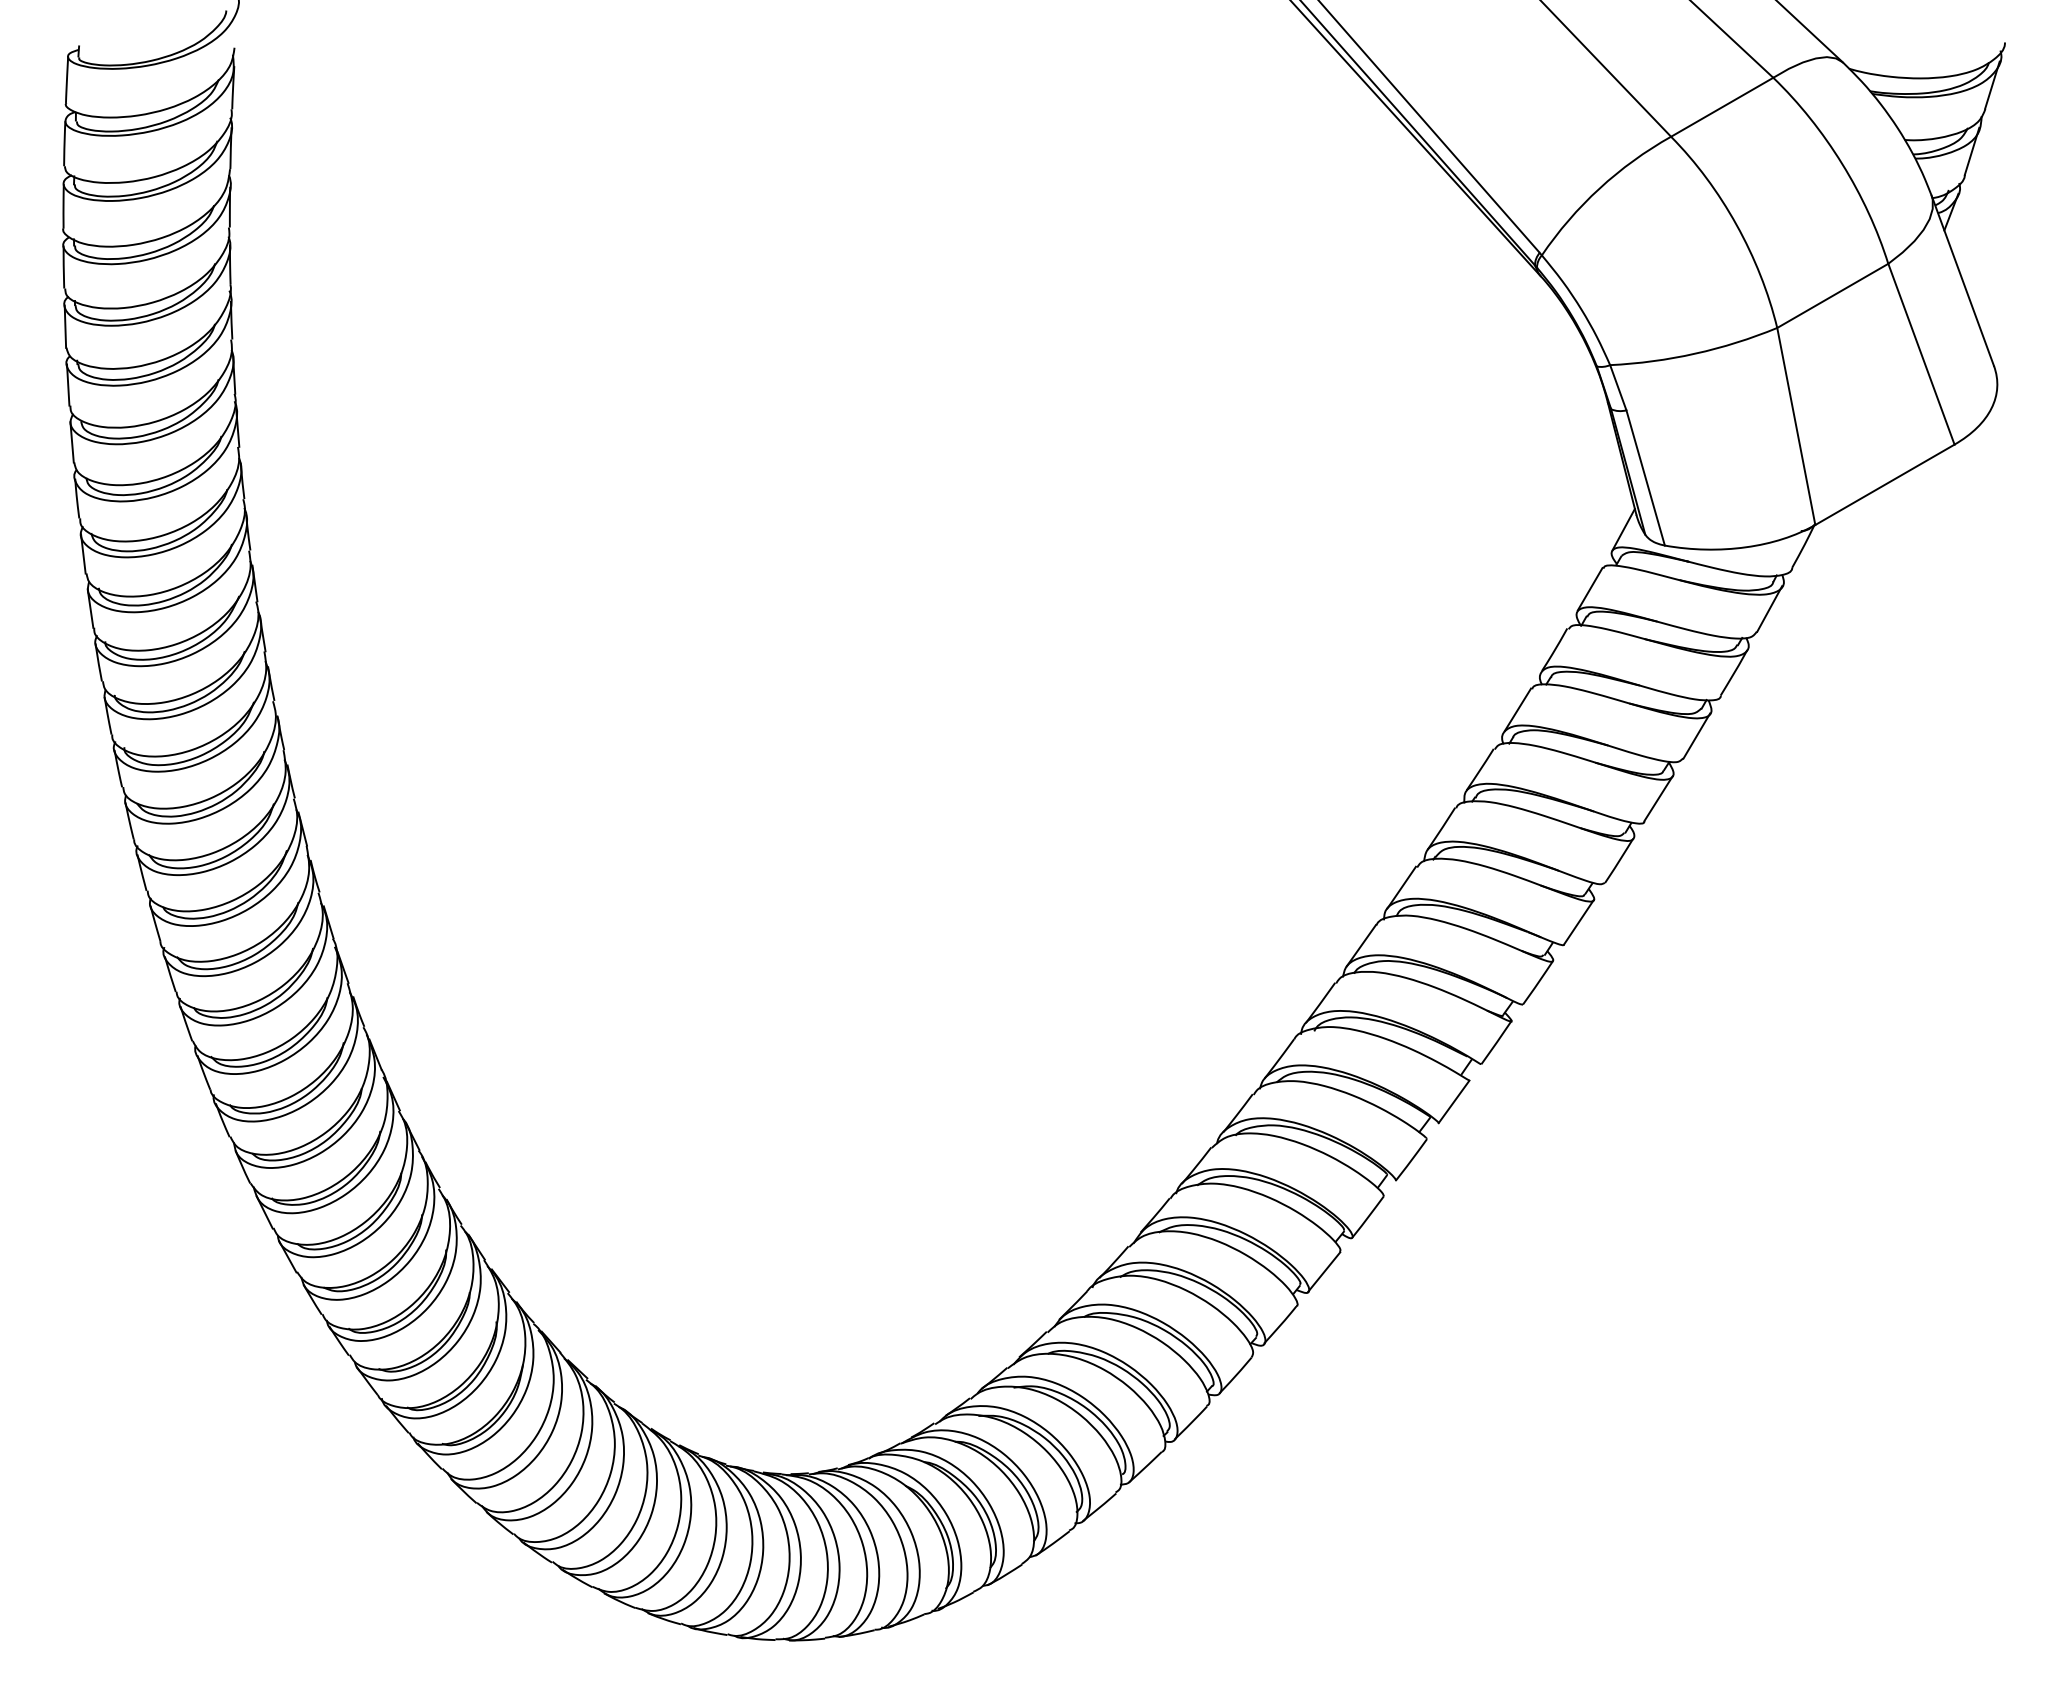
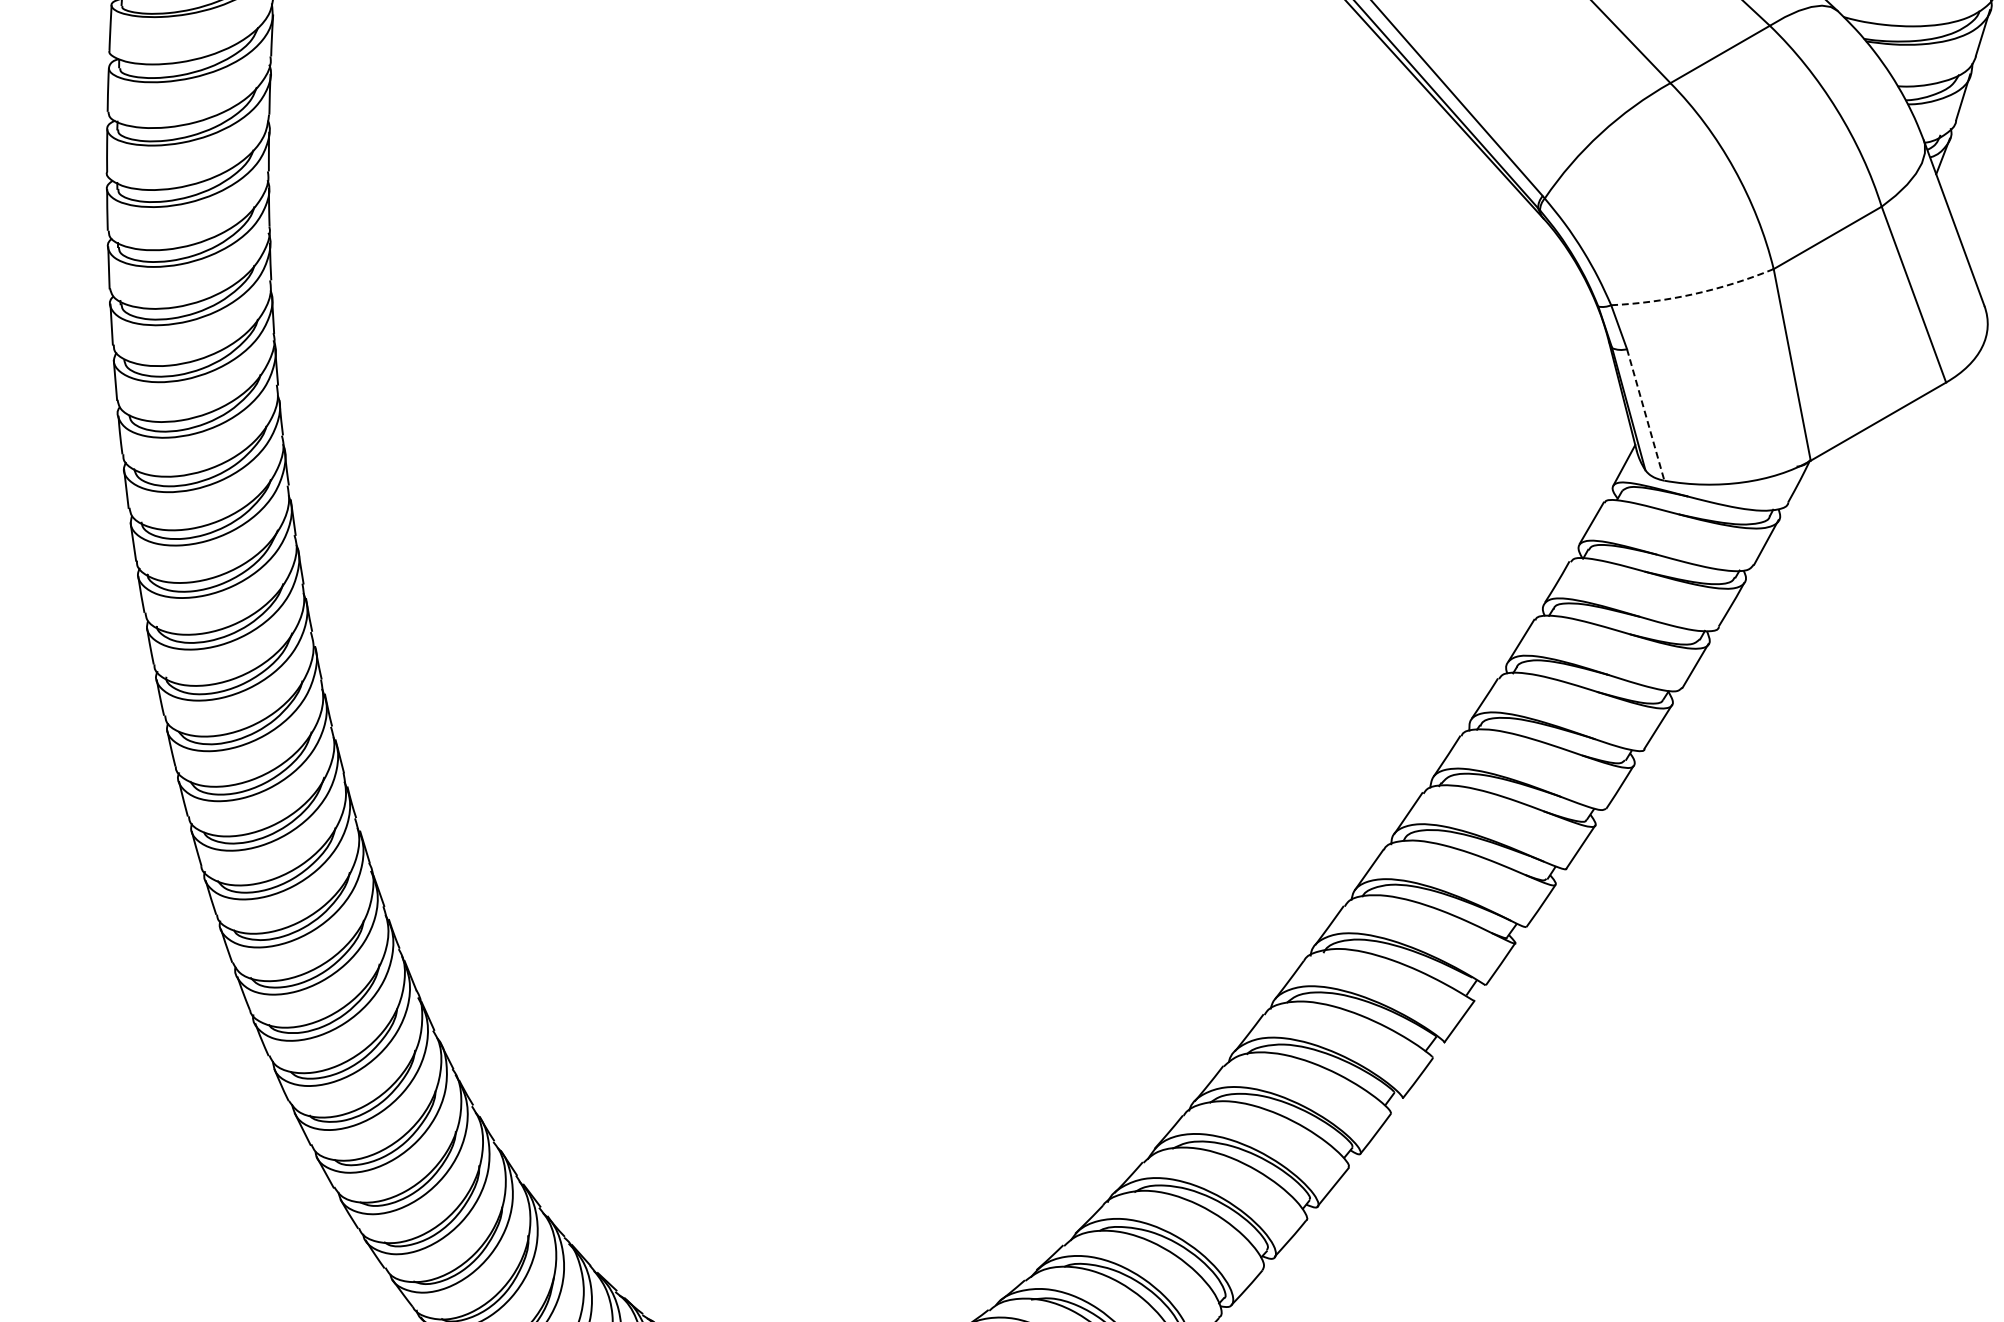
arc: (1695, 353) -> (1694, 293), solid -> dashed
line: (1645, 478) -> (1645, 415), solid -> dashed

